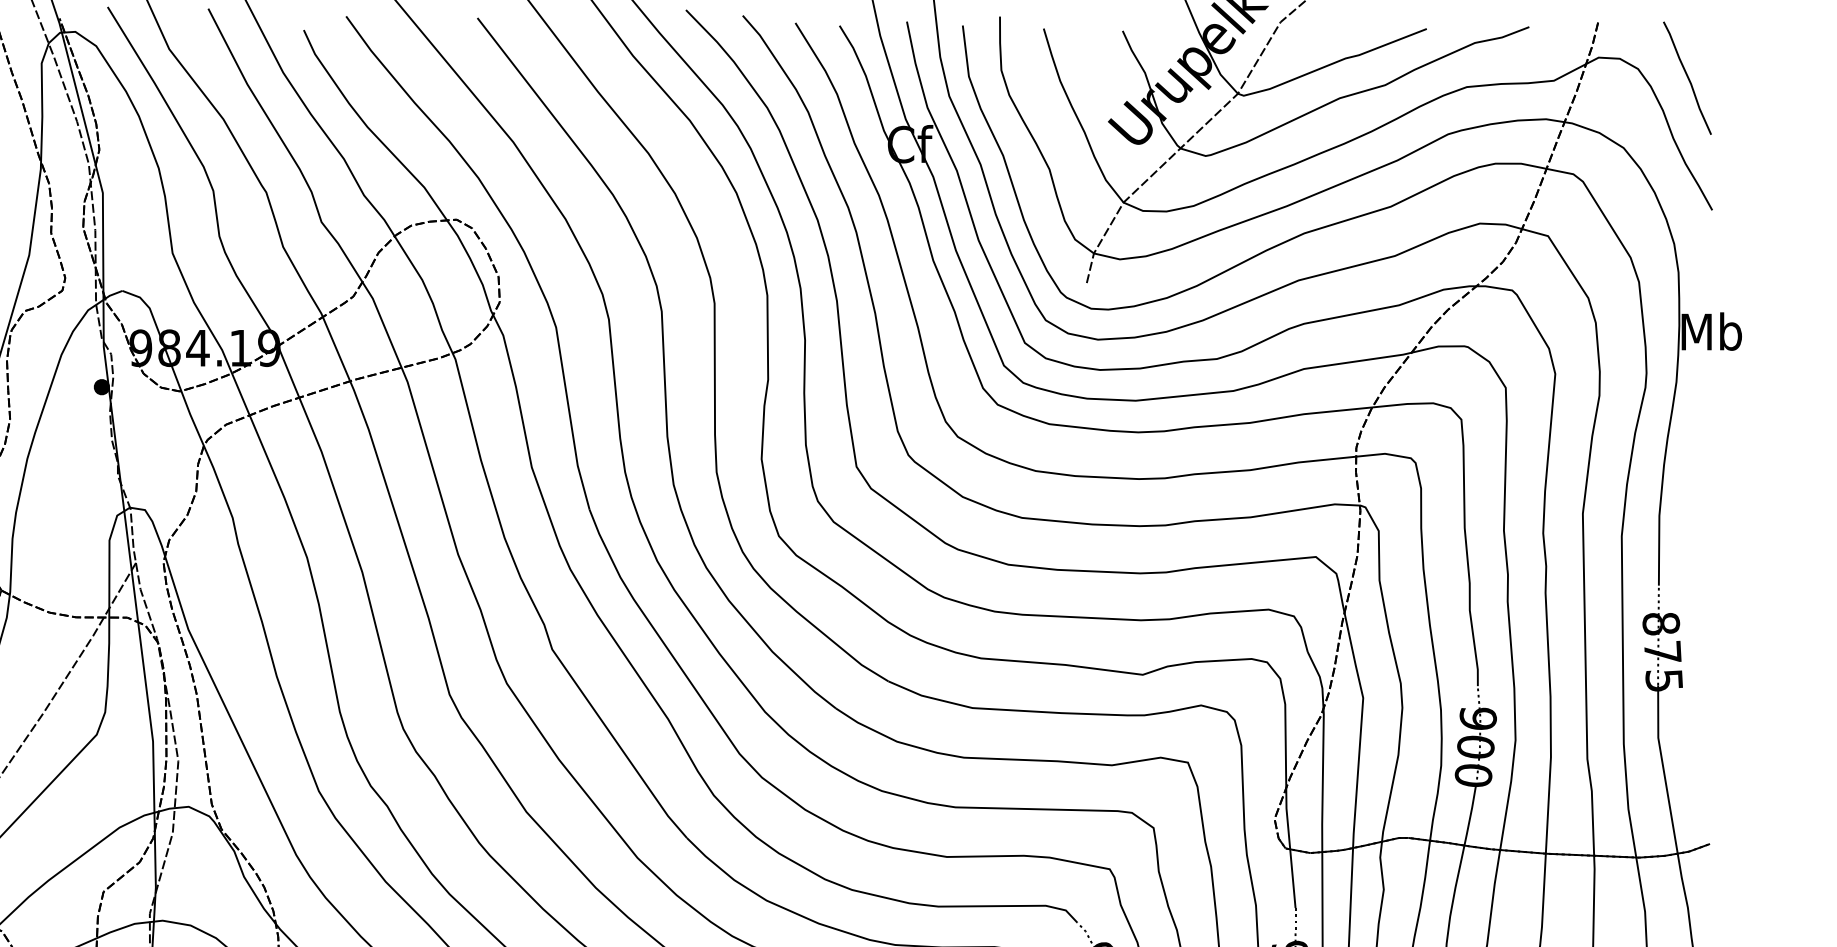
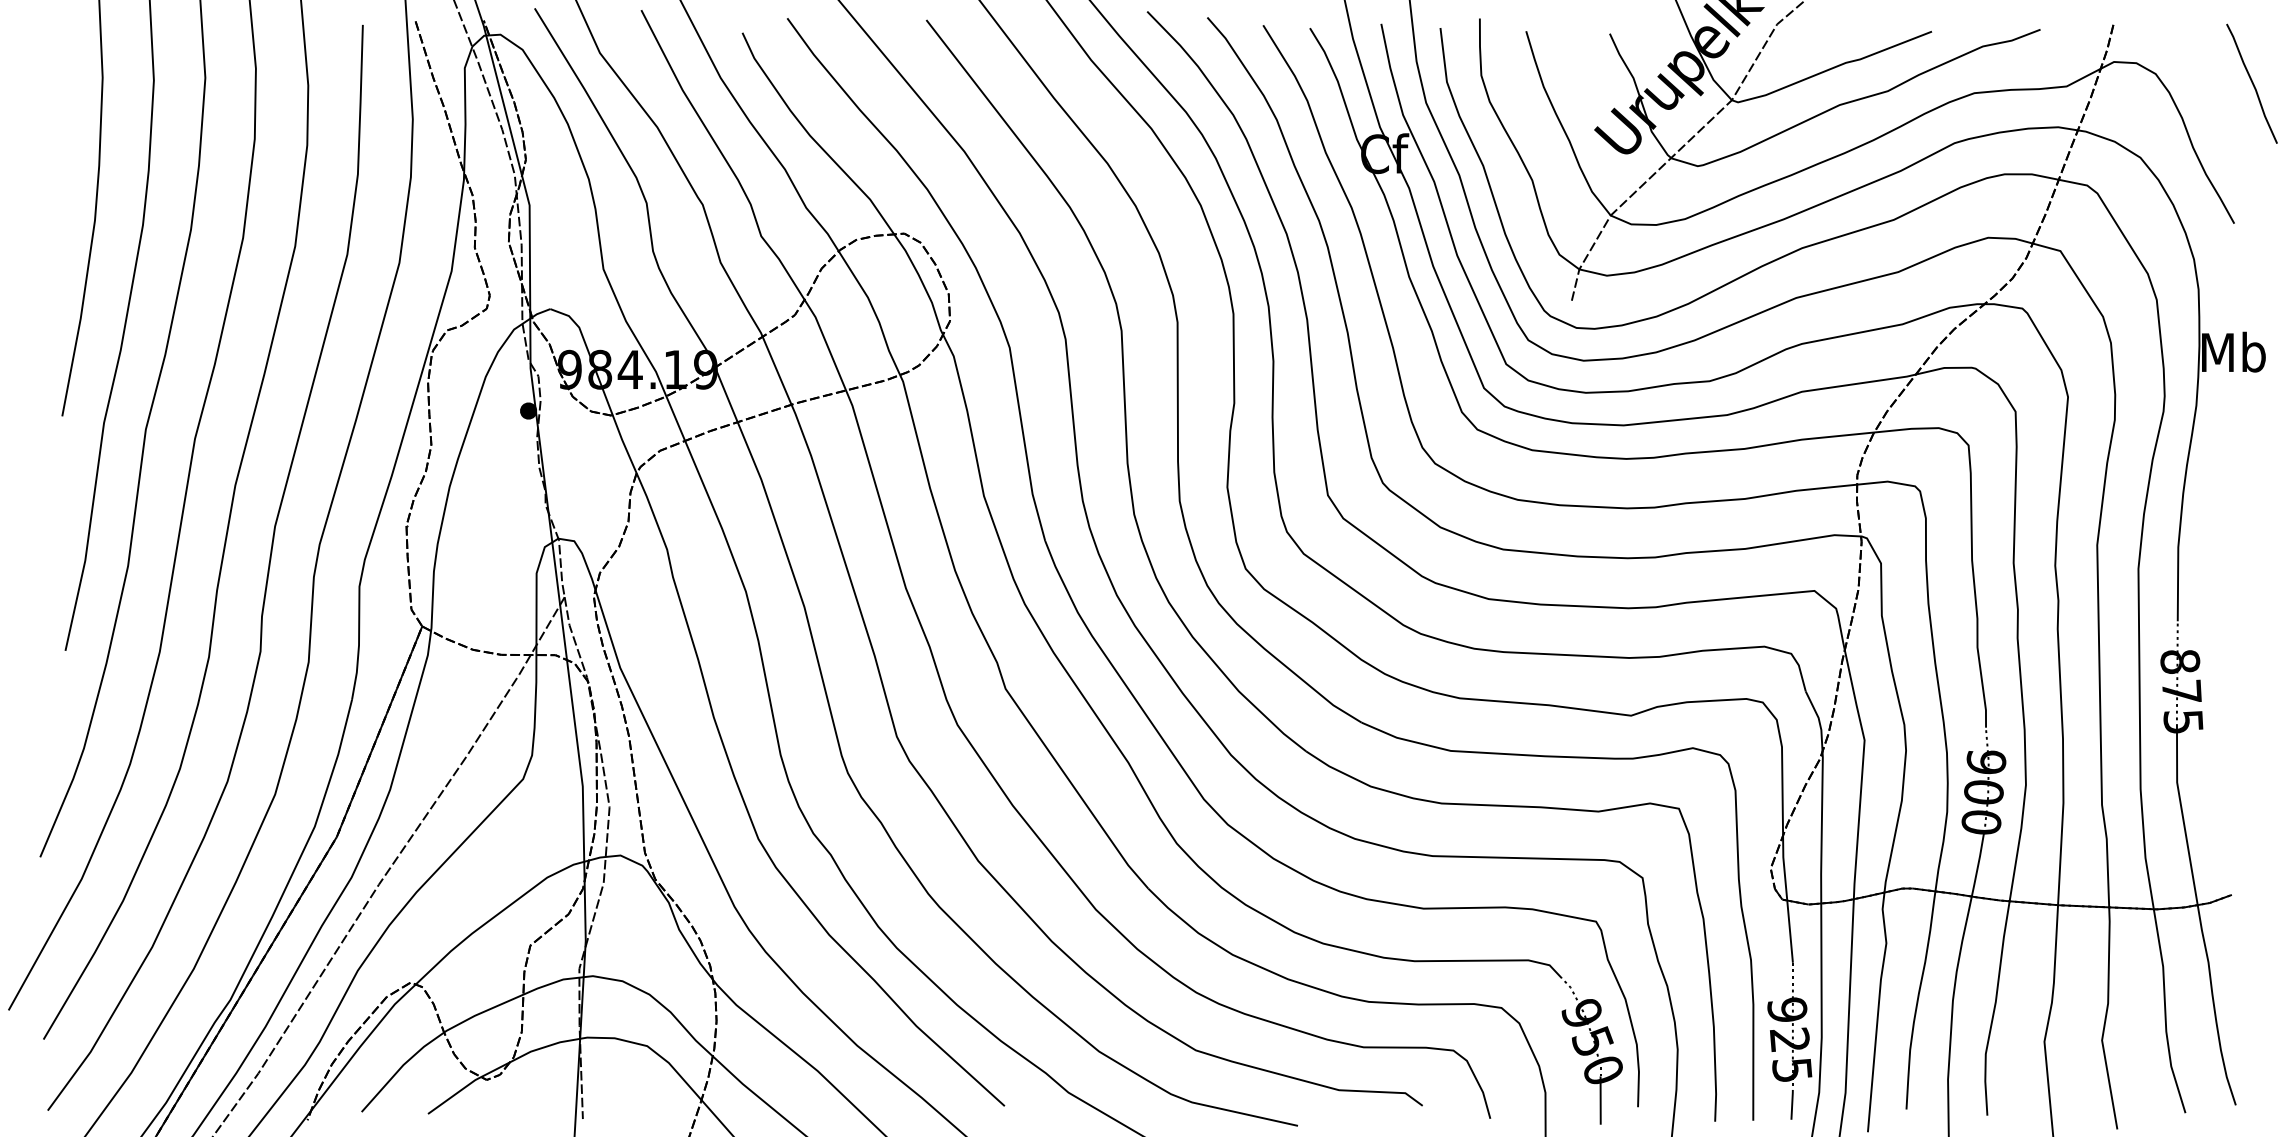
curve: (1686, 77) -> (2251, 83), moved

